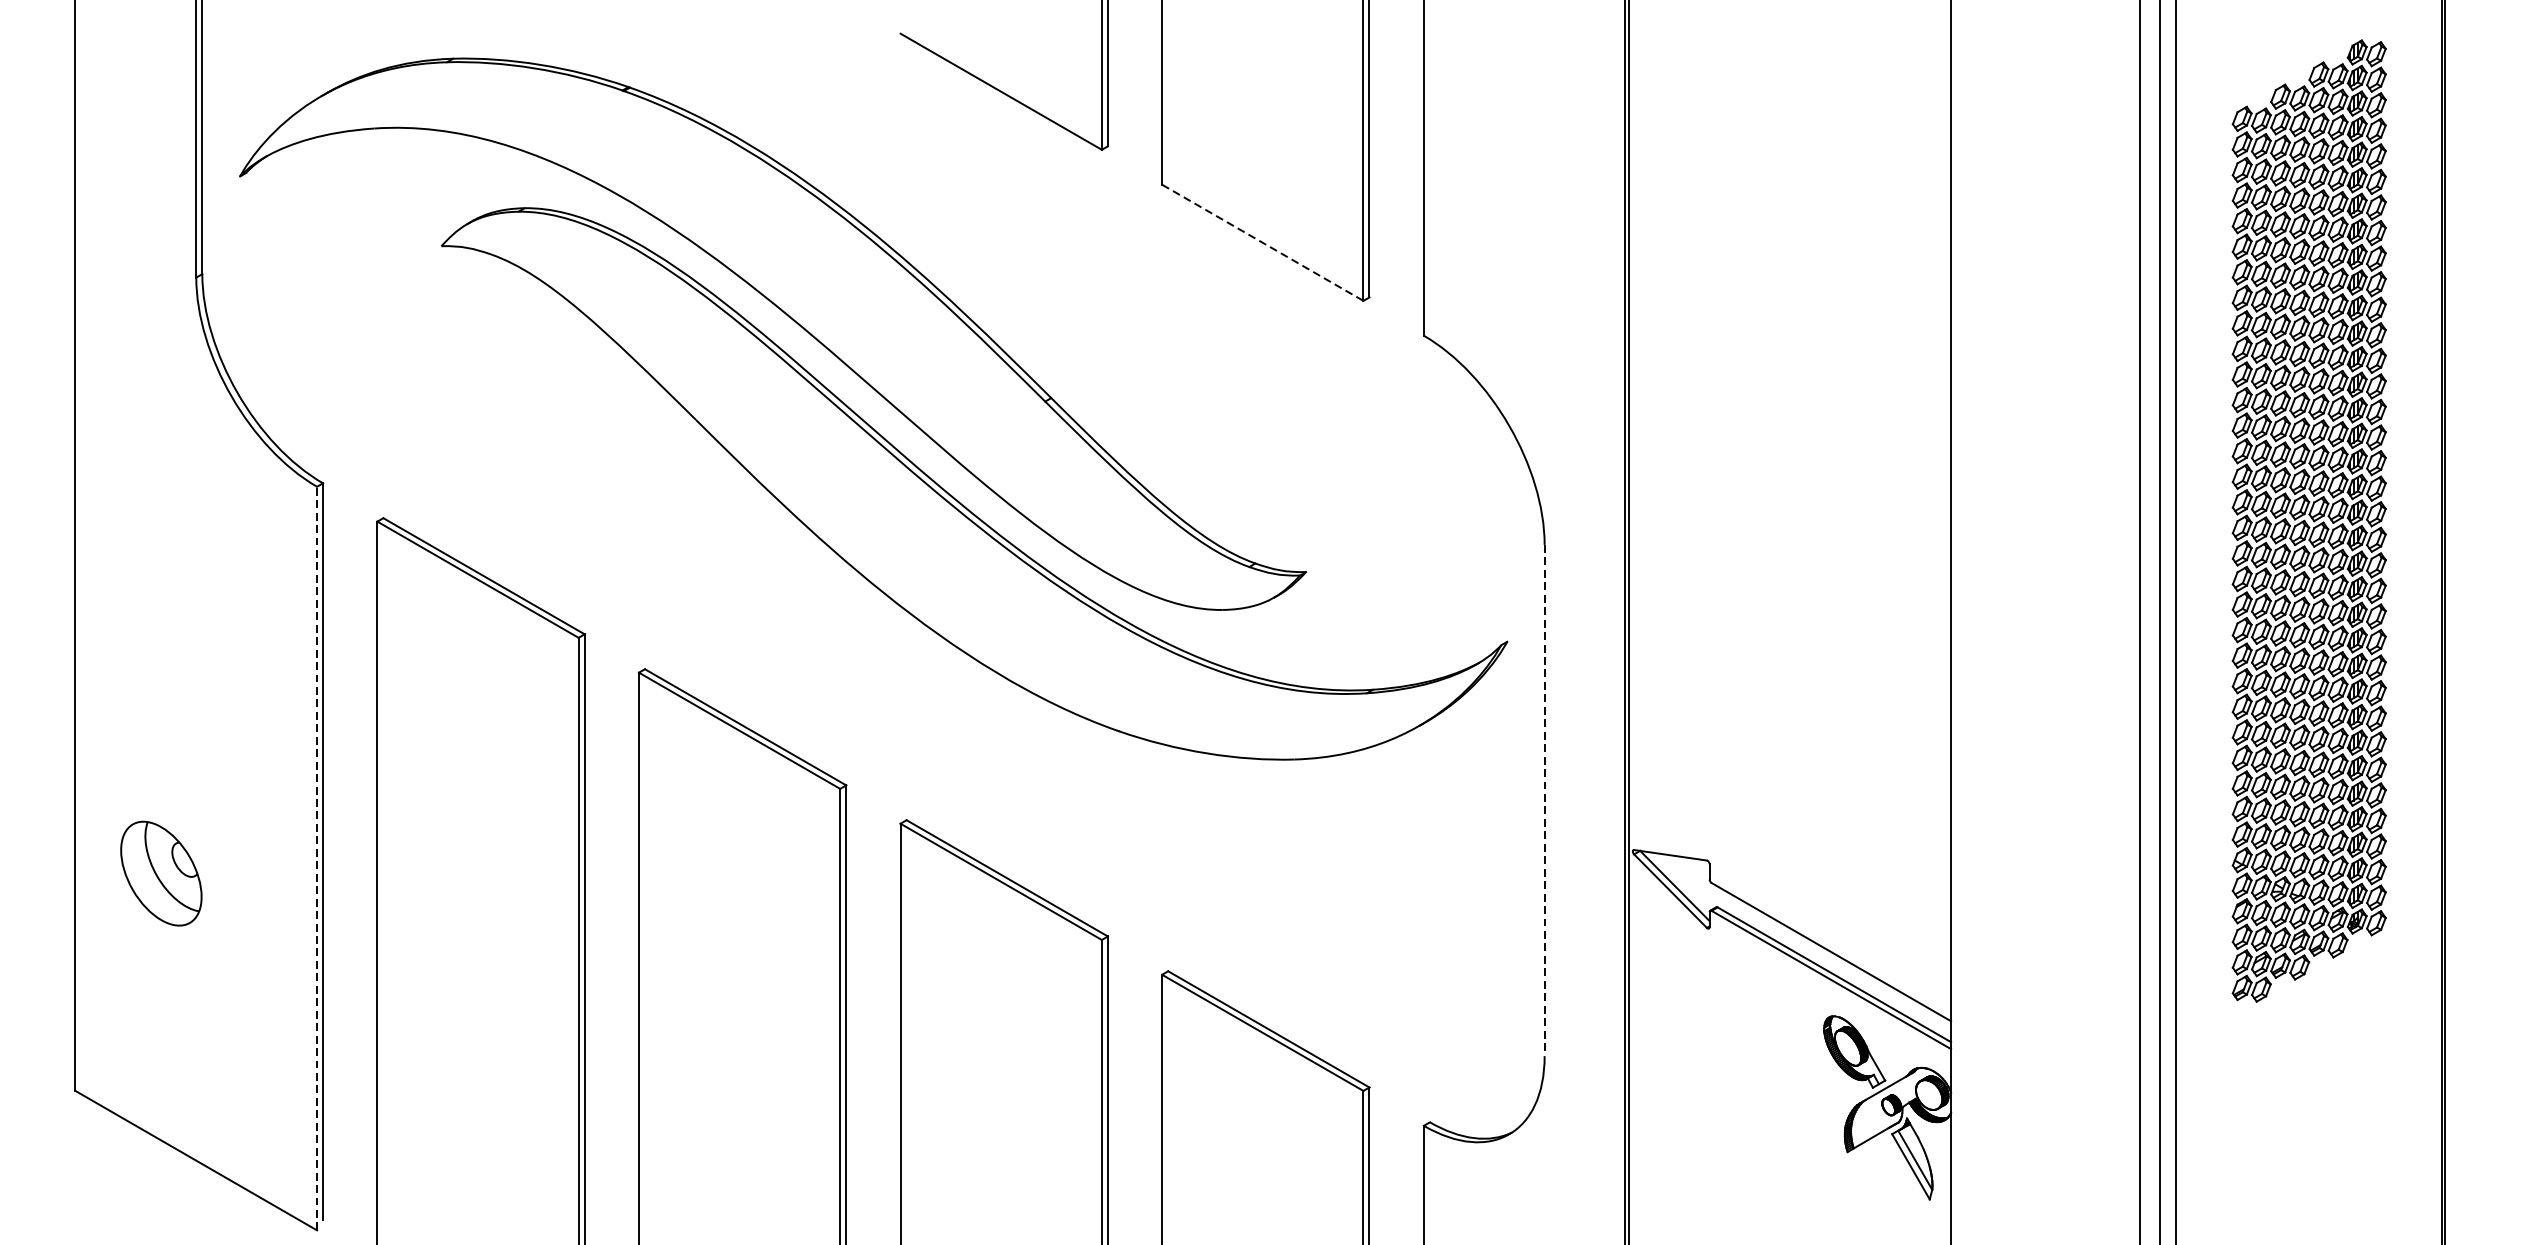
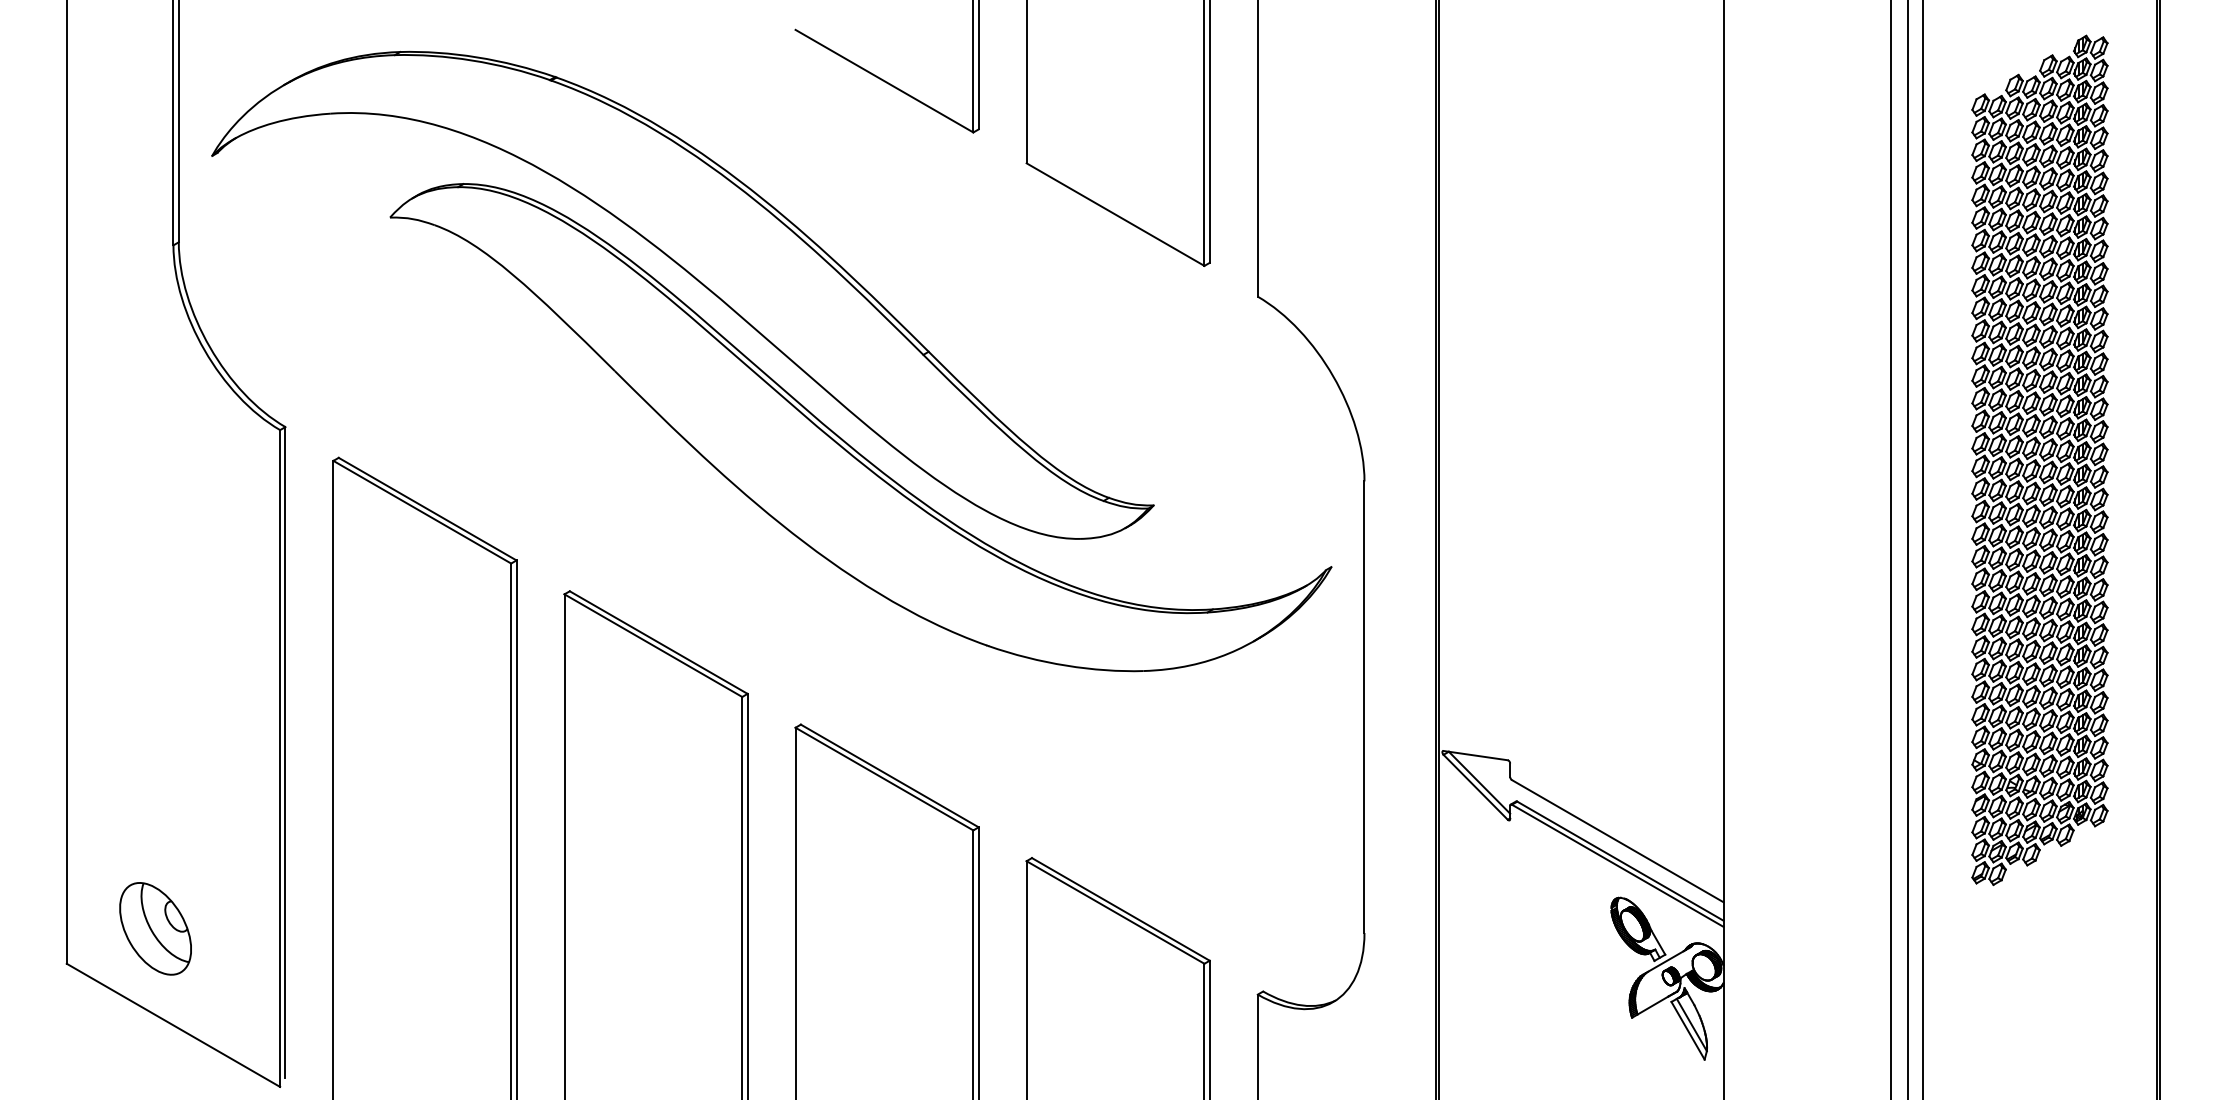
line: (1262, 242) -> (1115, 214), dashed -> solid
line: (1544, 800) -> (1364, 707), dashed -> solid
line: (317, 858) -> (280, 758), dashed -> solid
part: (161, 873) -> (155, 928), moved

